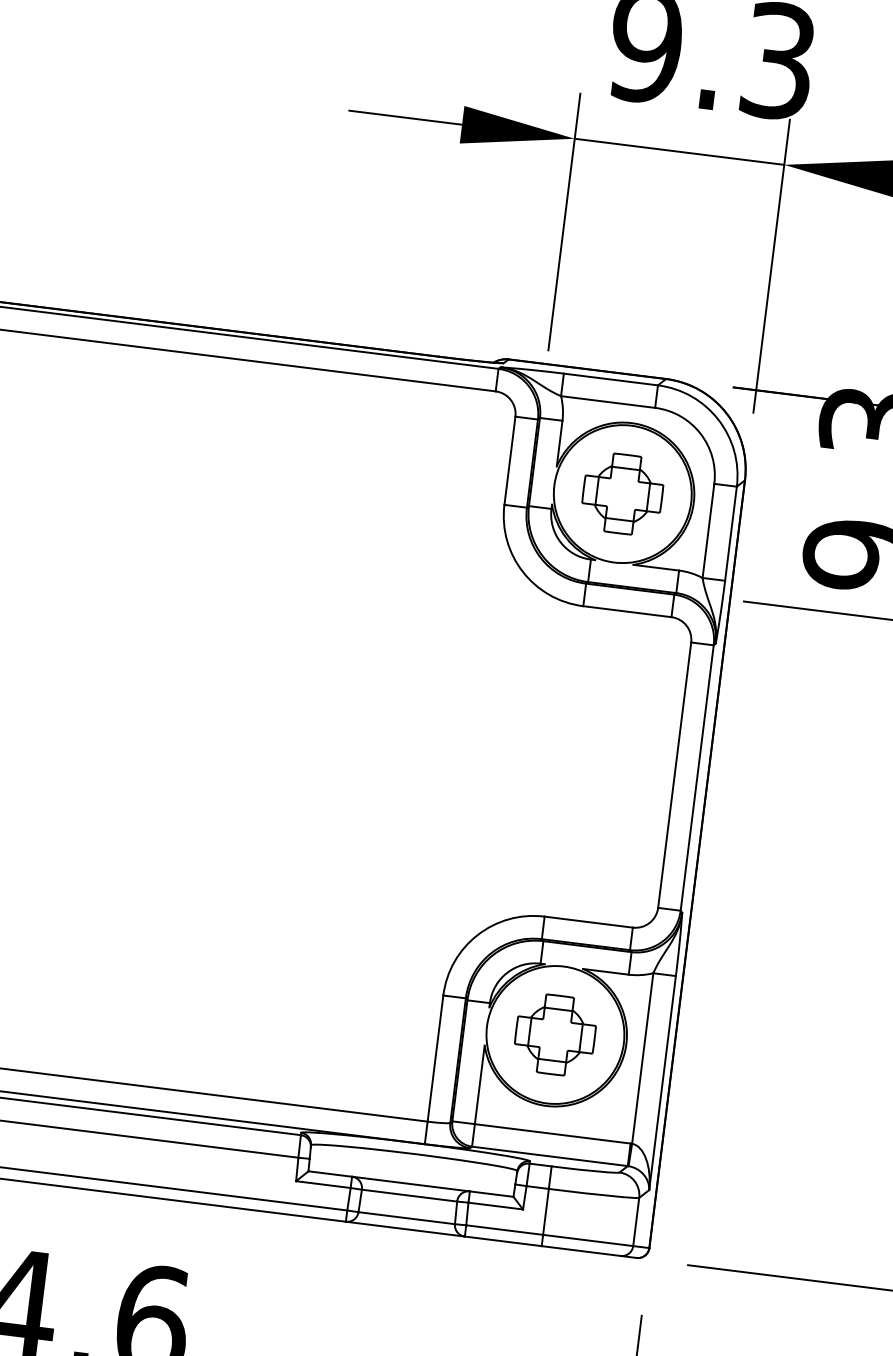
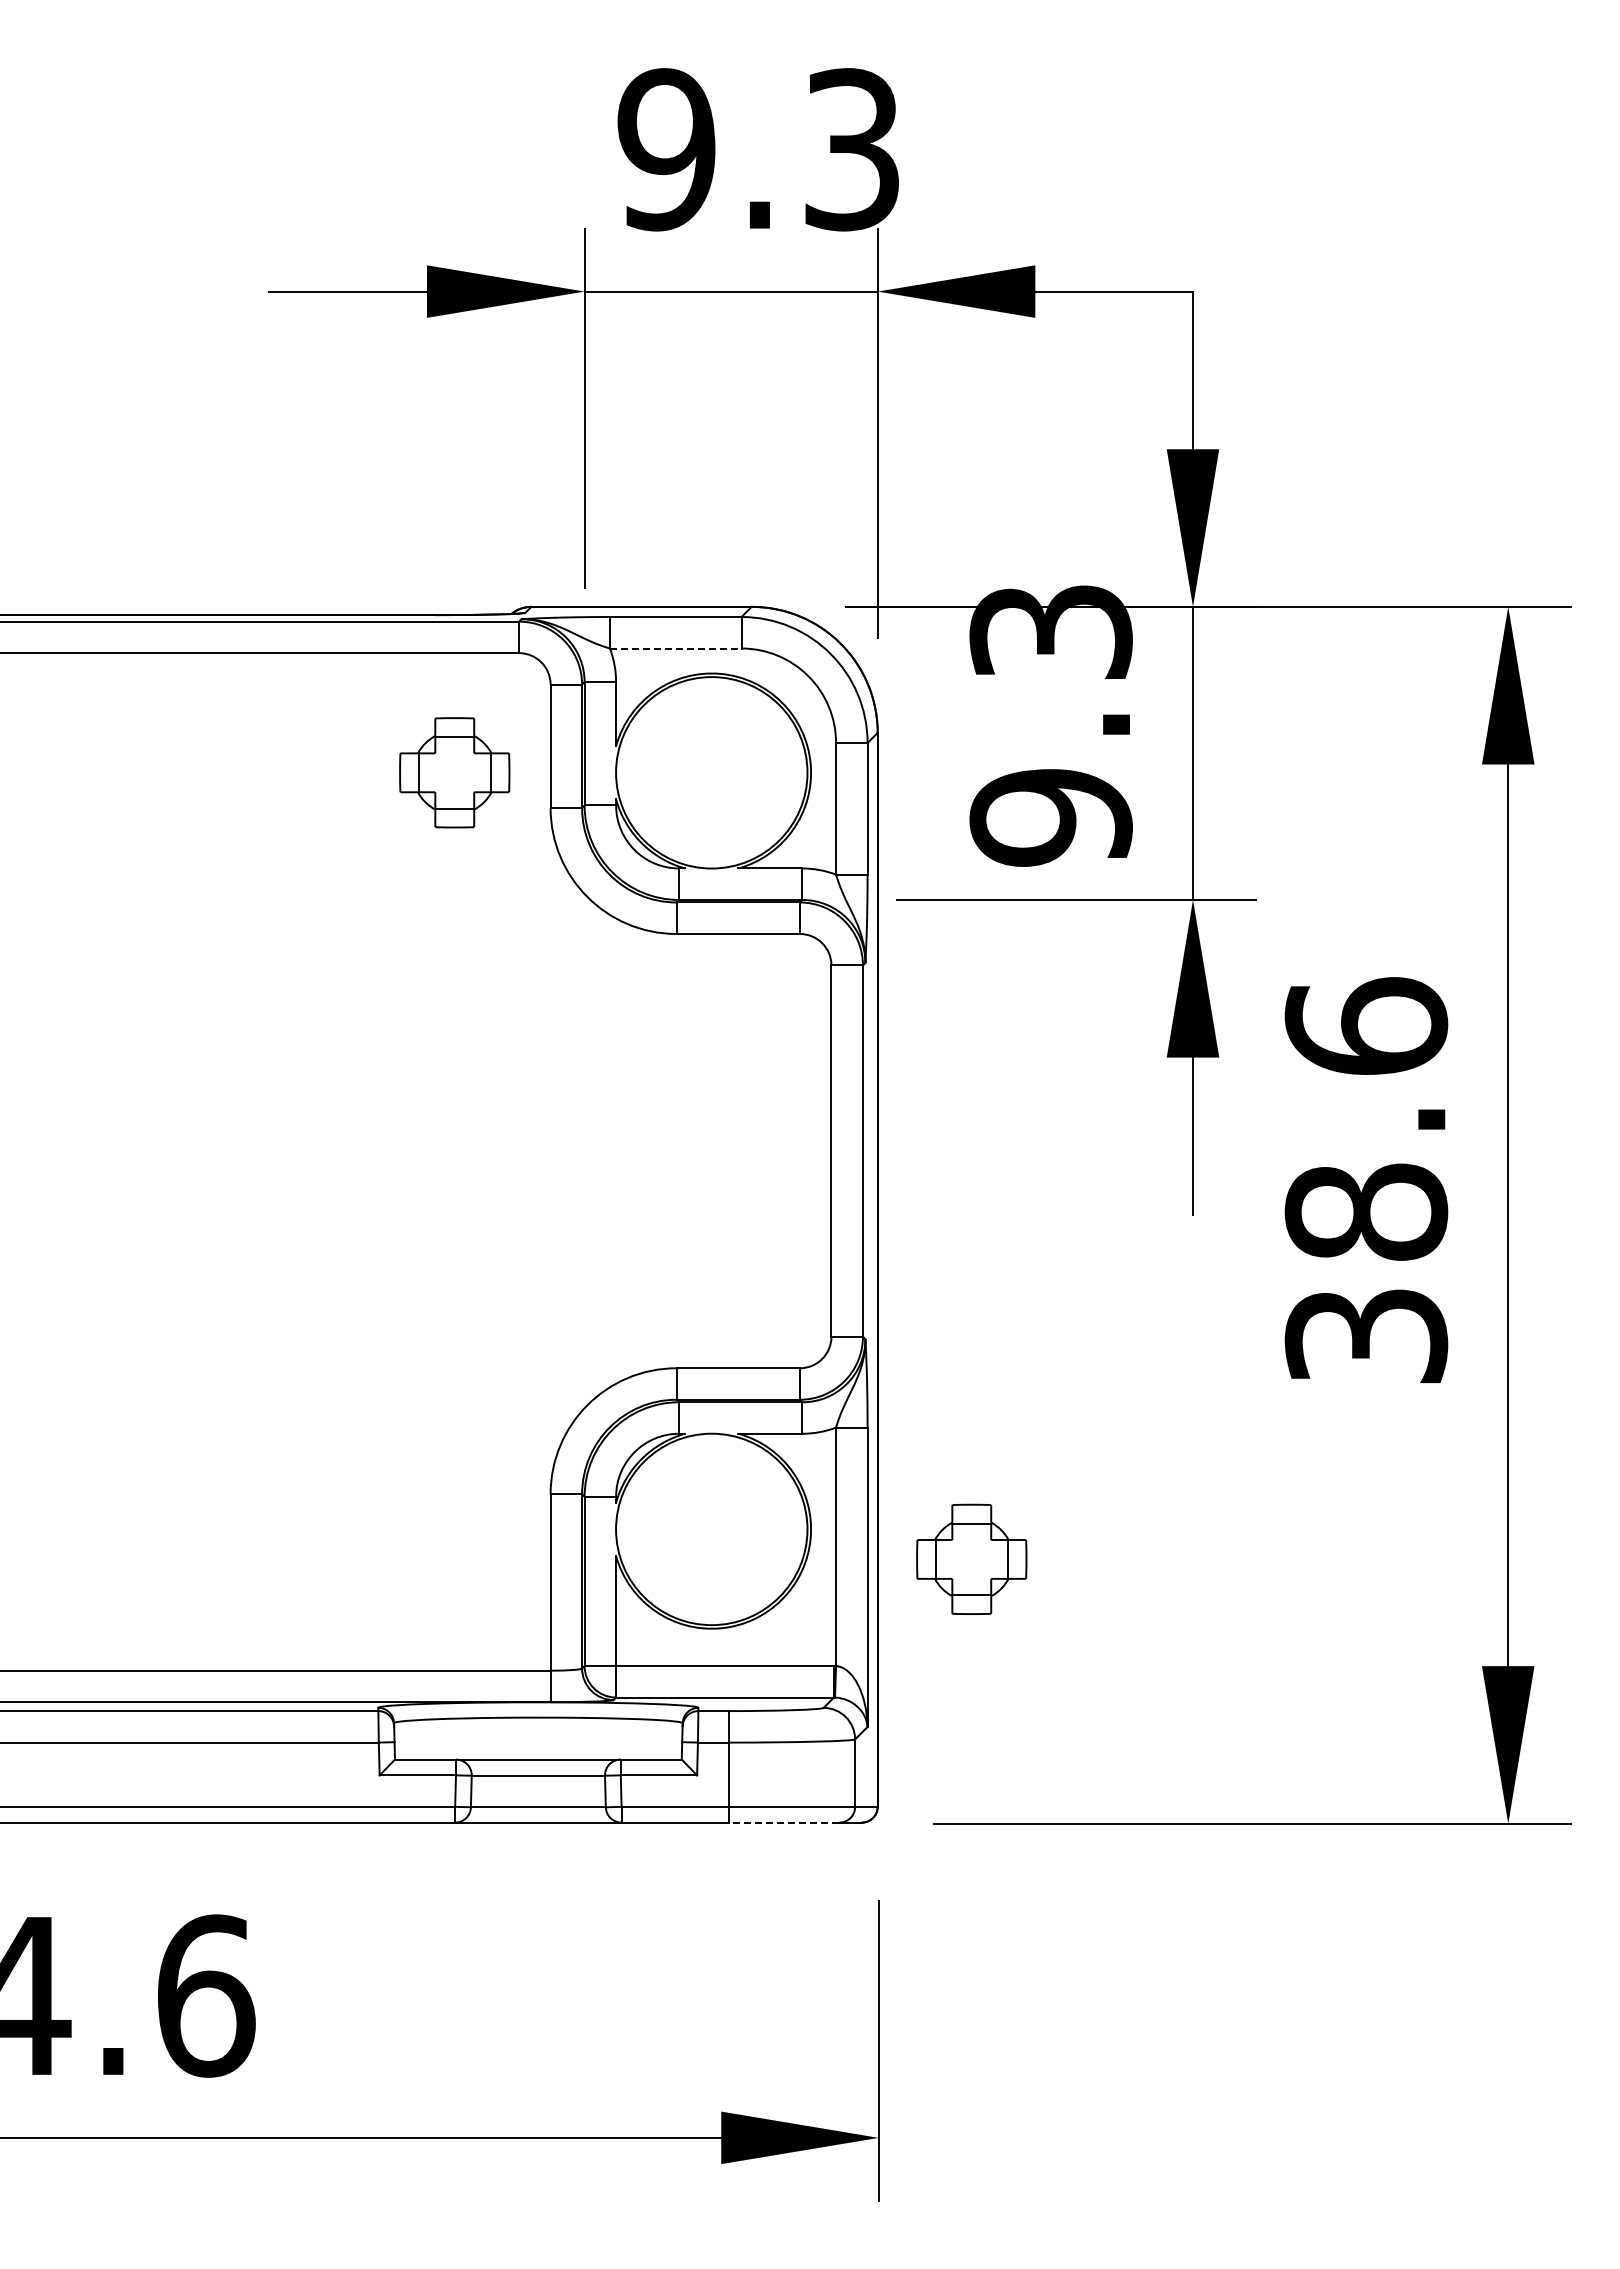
line: (607, 402) -> (675, 648), solid -> dashed
part: (622, 493) -> (454, 772), moved
part: (555, 1034) -> (971, 1558), moved
line: (580, 1250) -> (783, 1822), solid -> dashed

